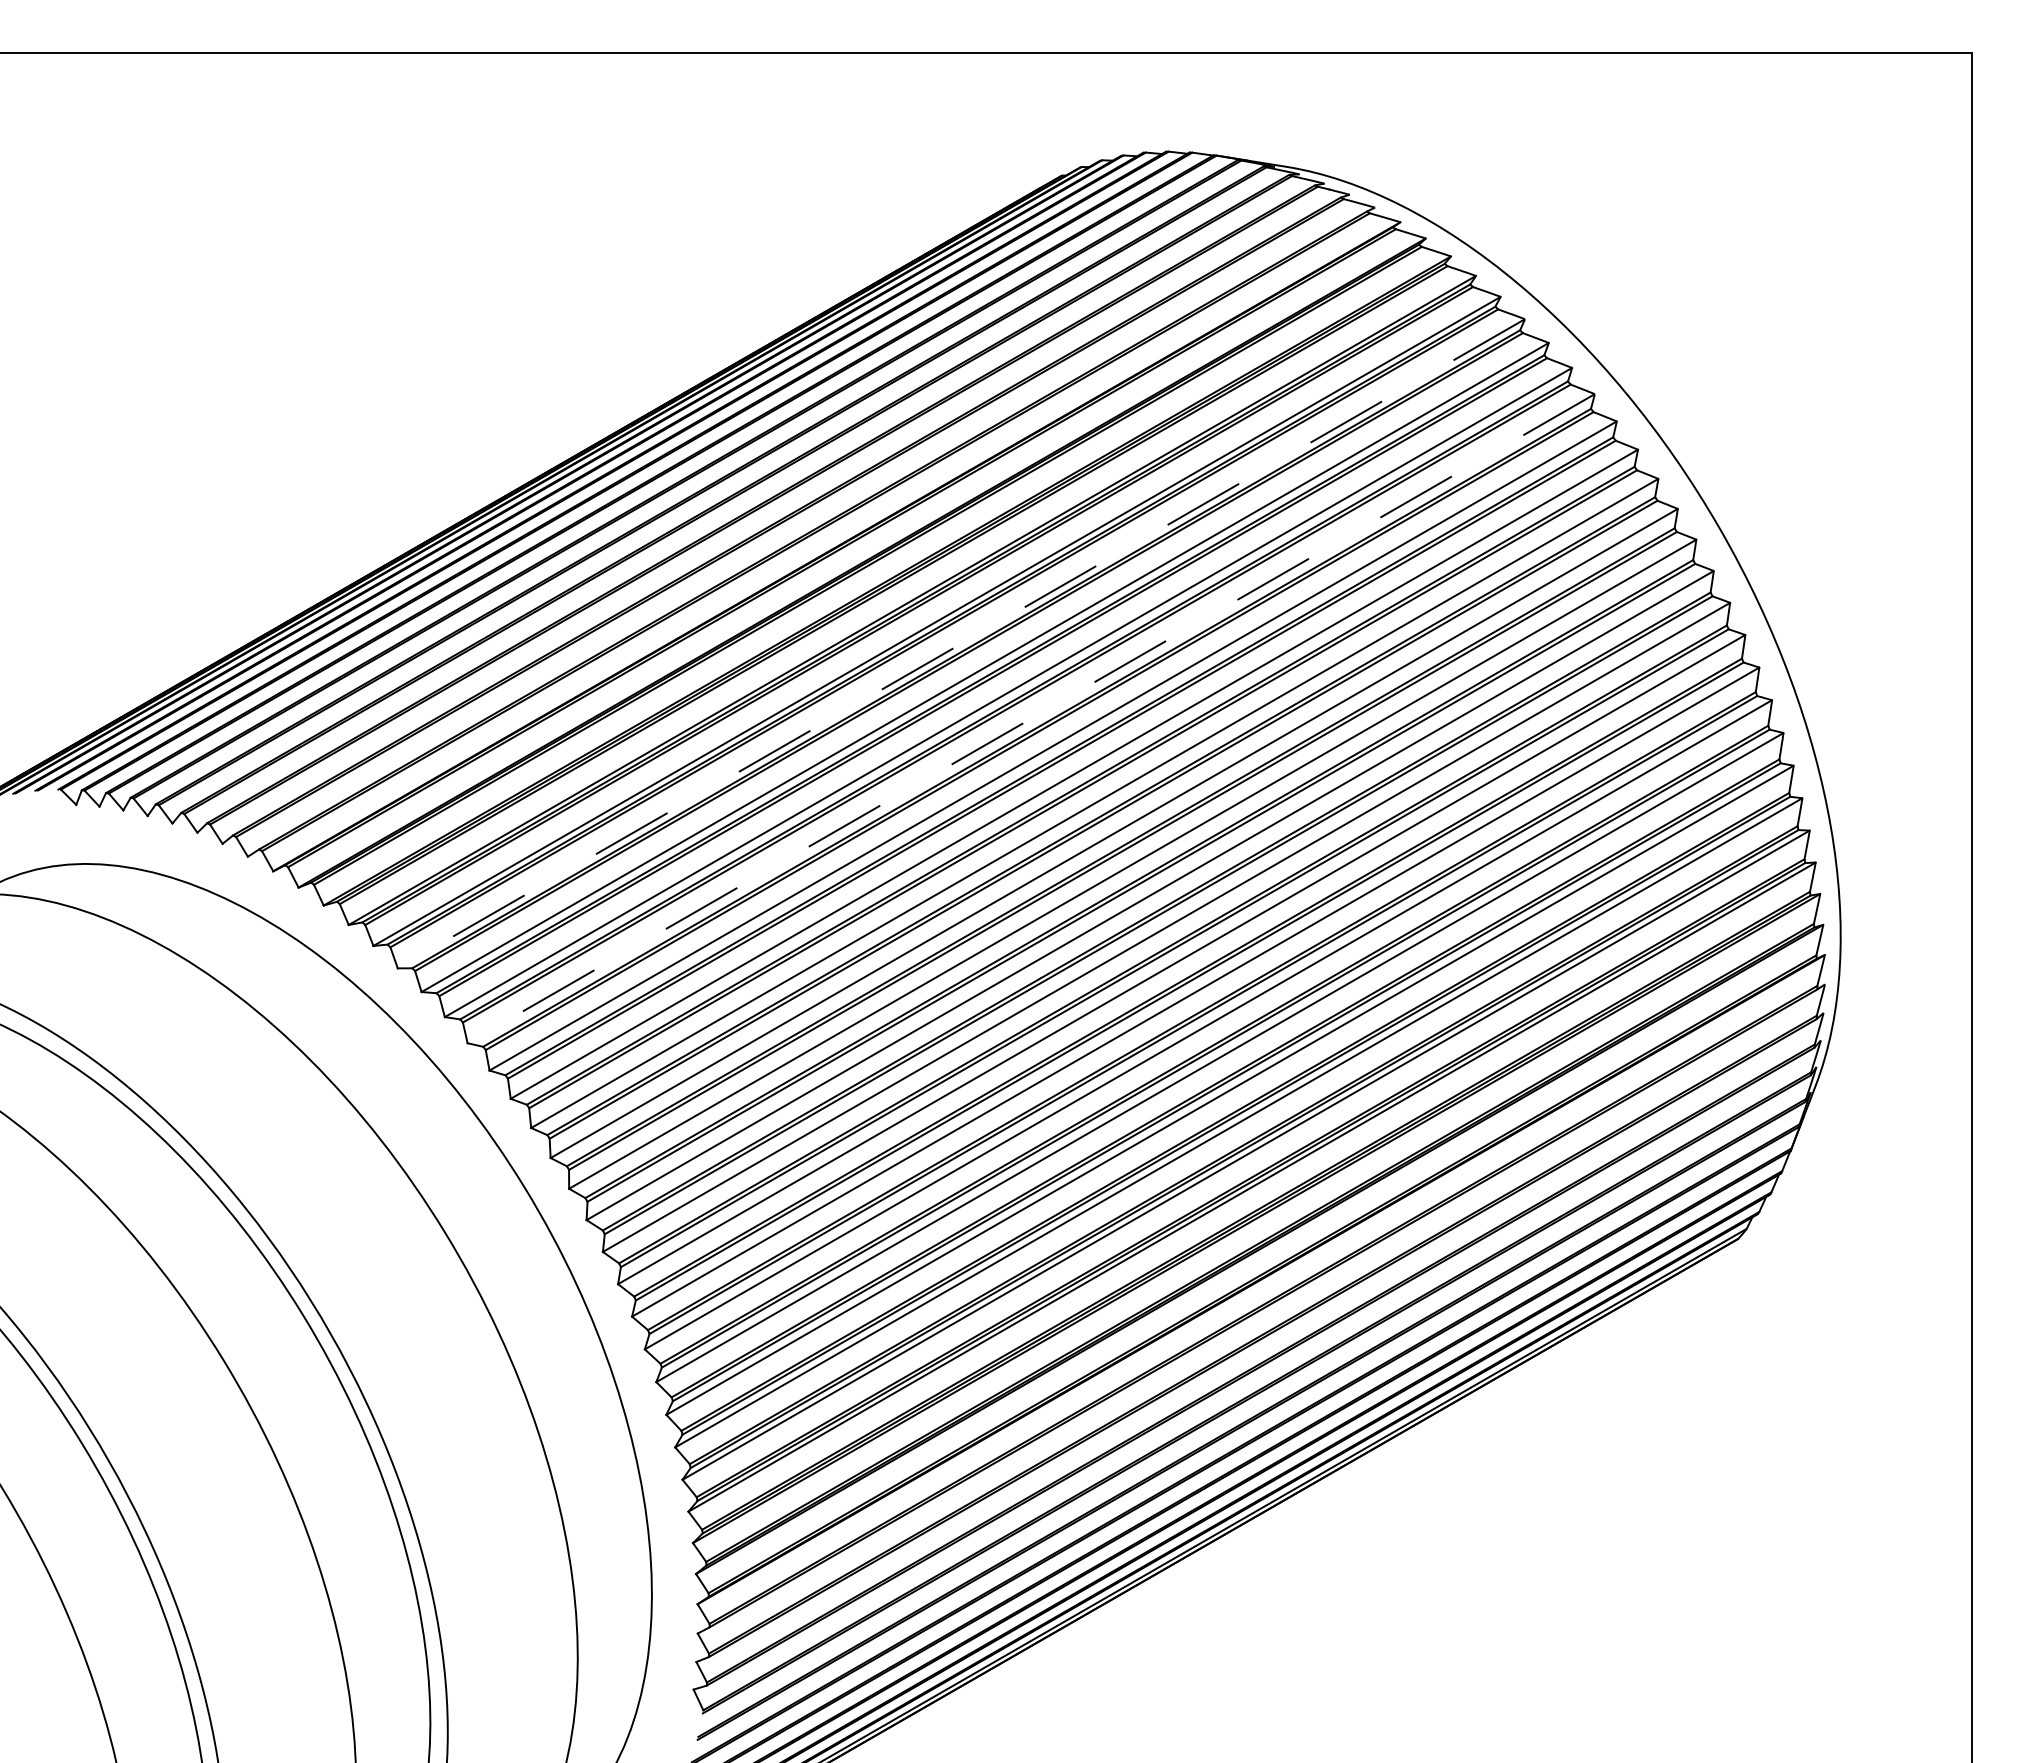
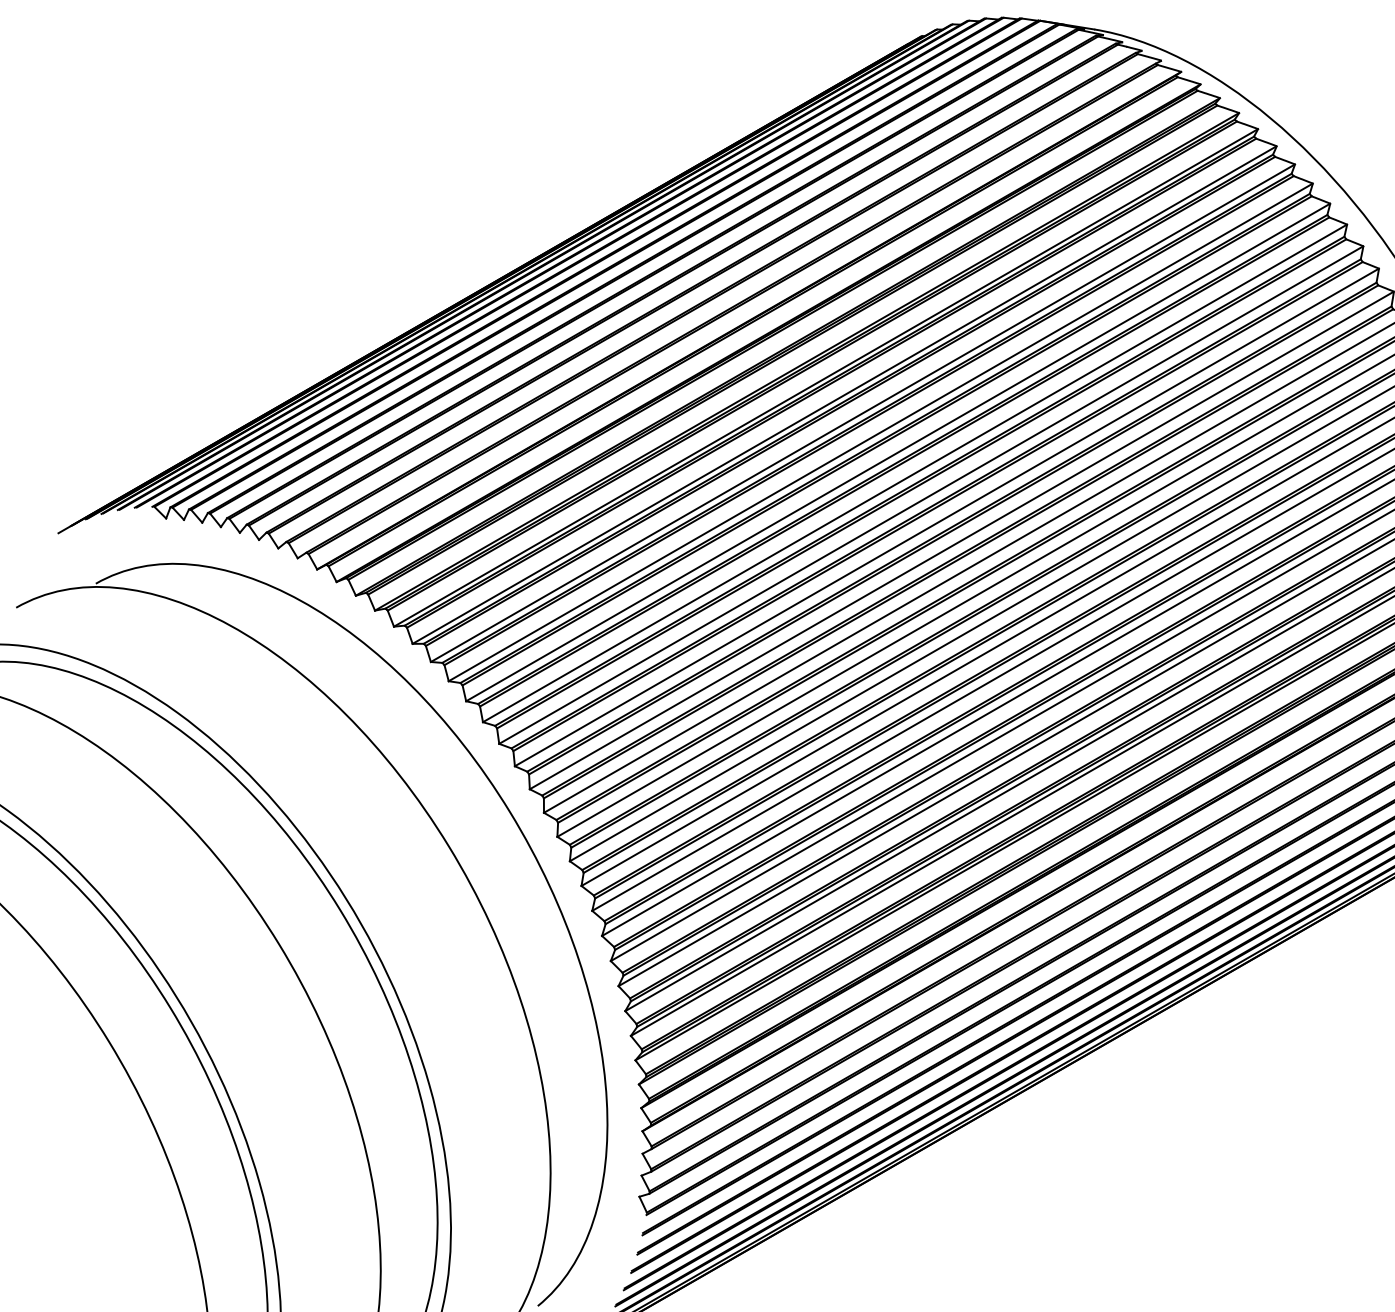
line: (960, 644) -> (844, 395), dashed -> solid
line: (1030, 718) -> (897, 452), dashed -> solid

